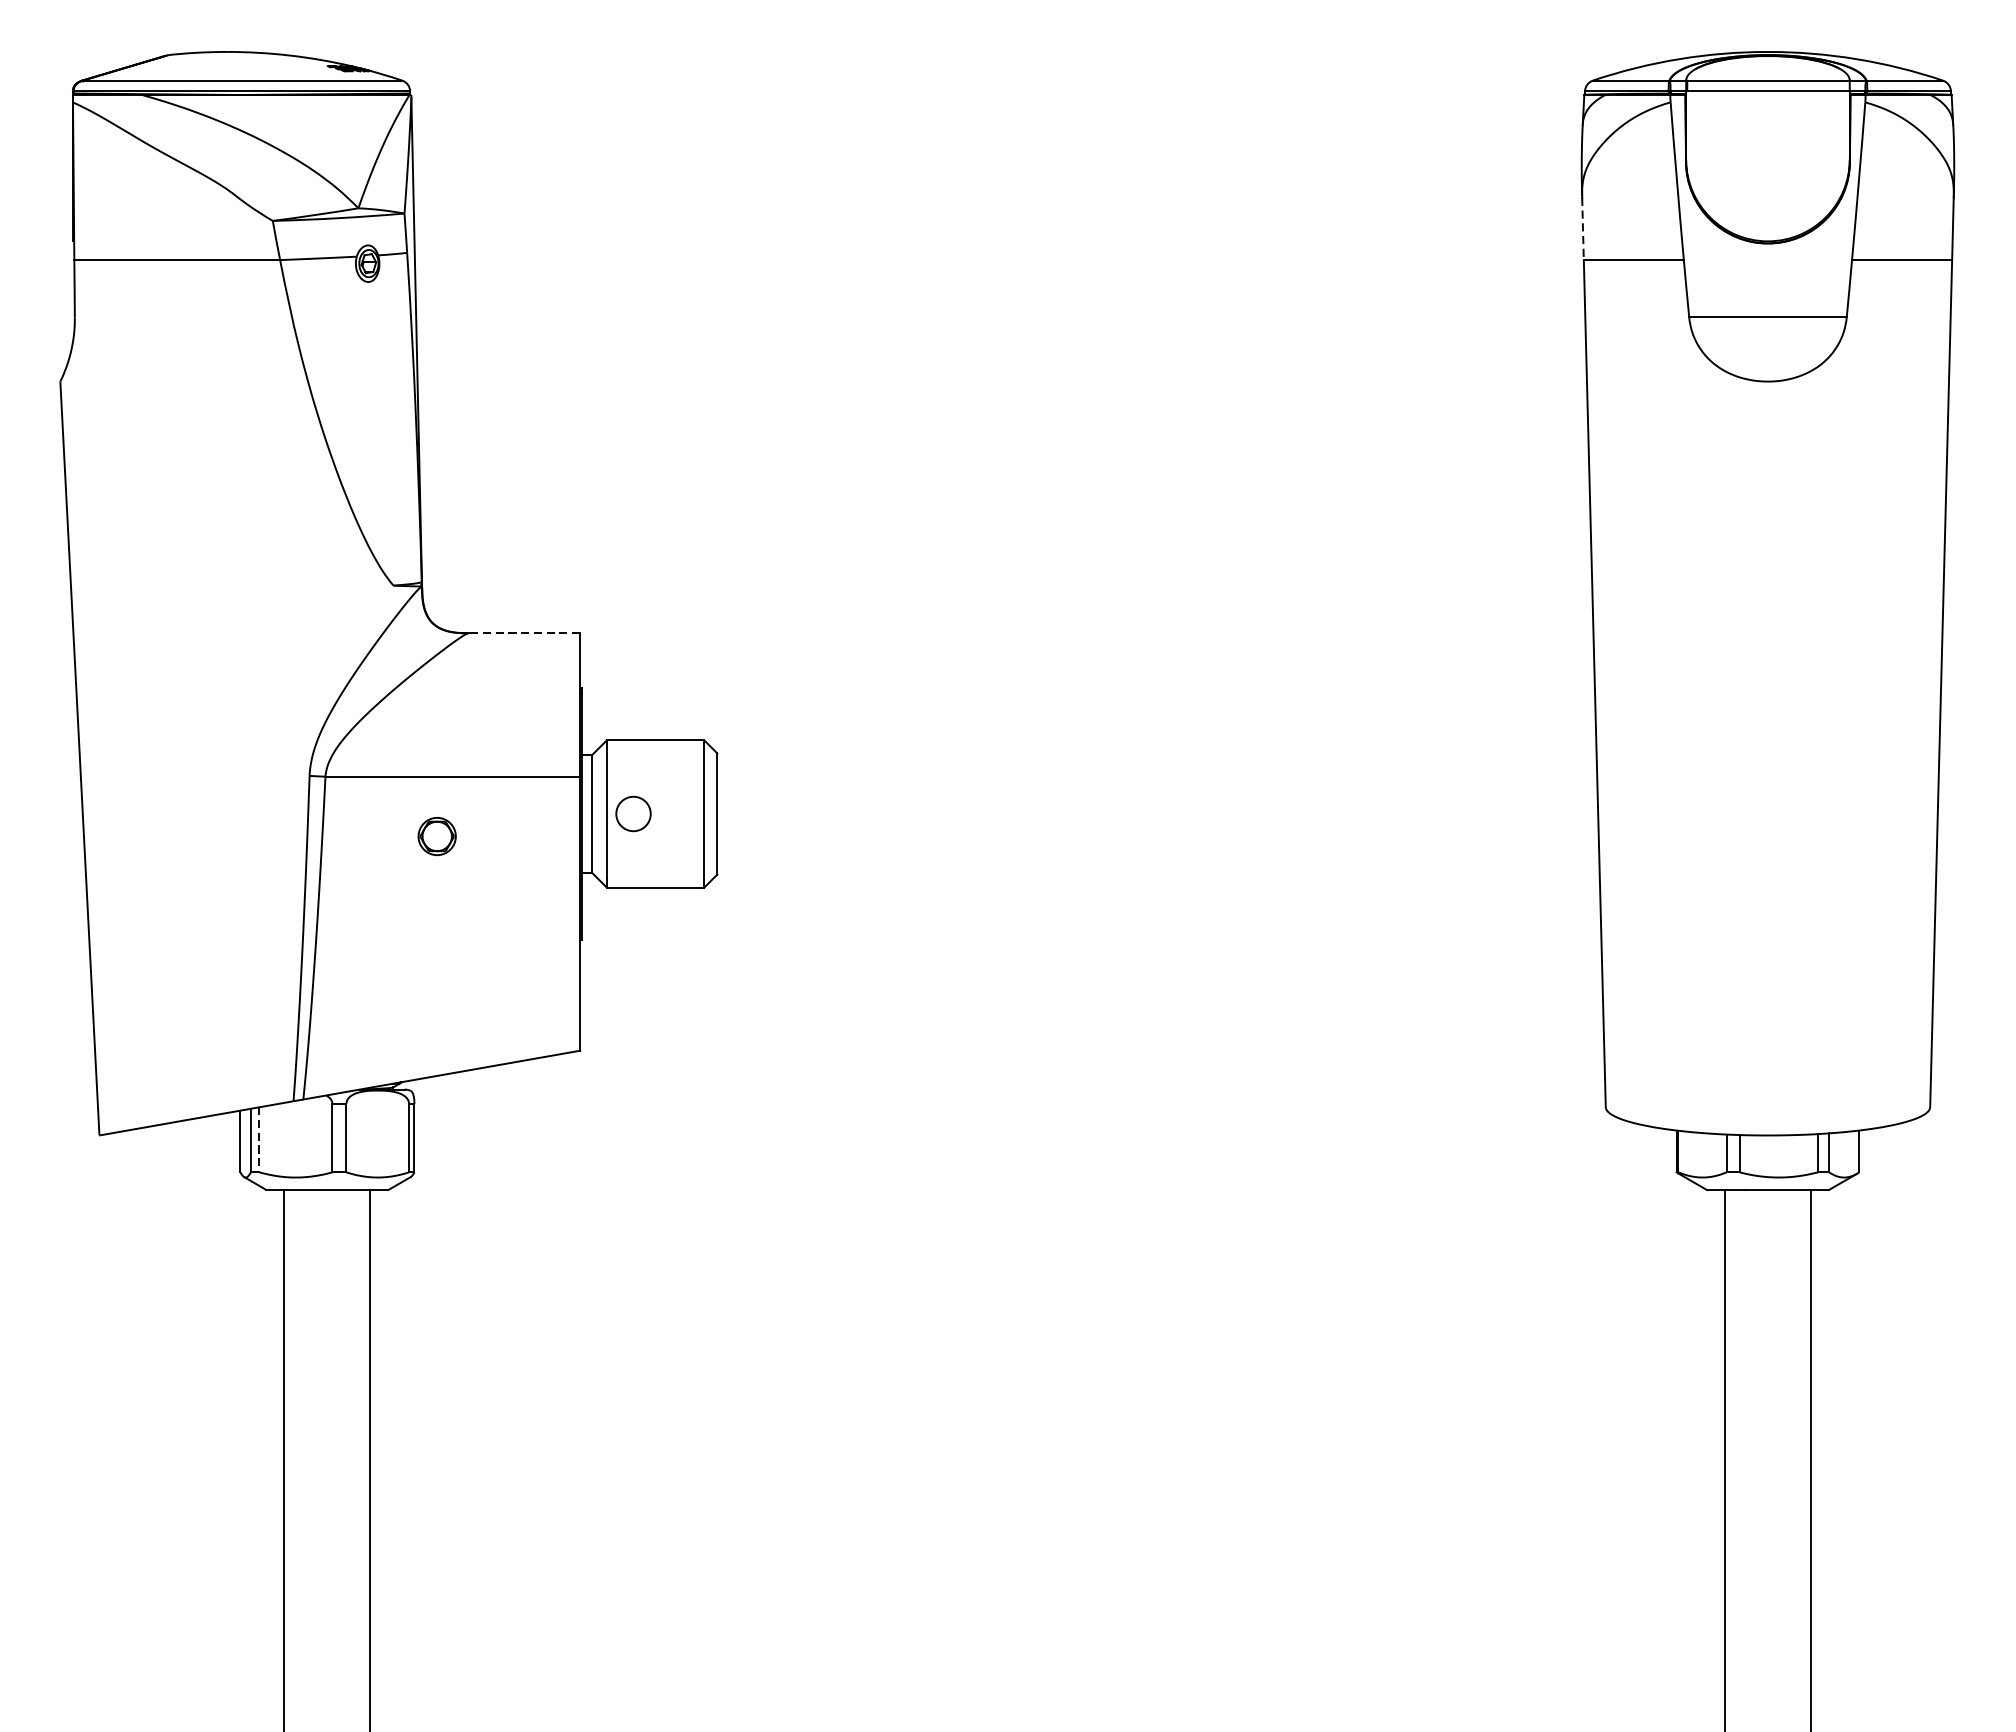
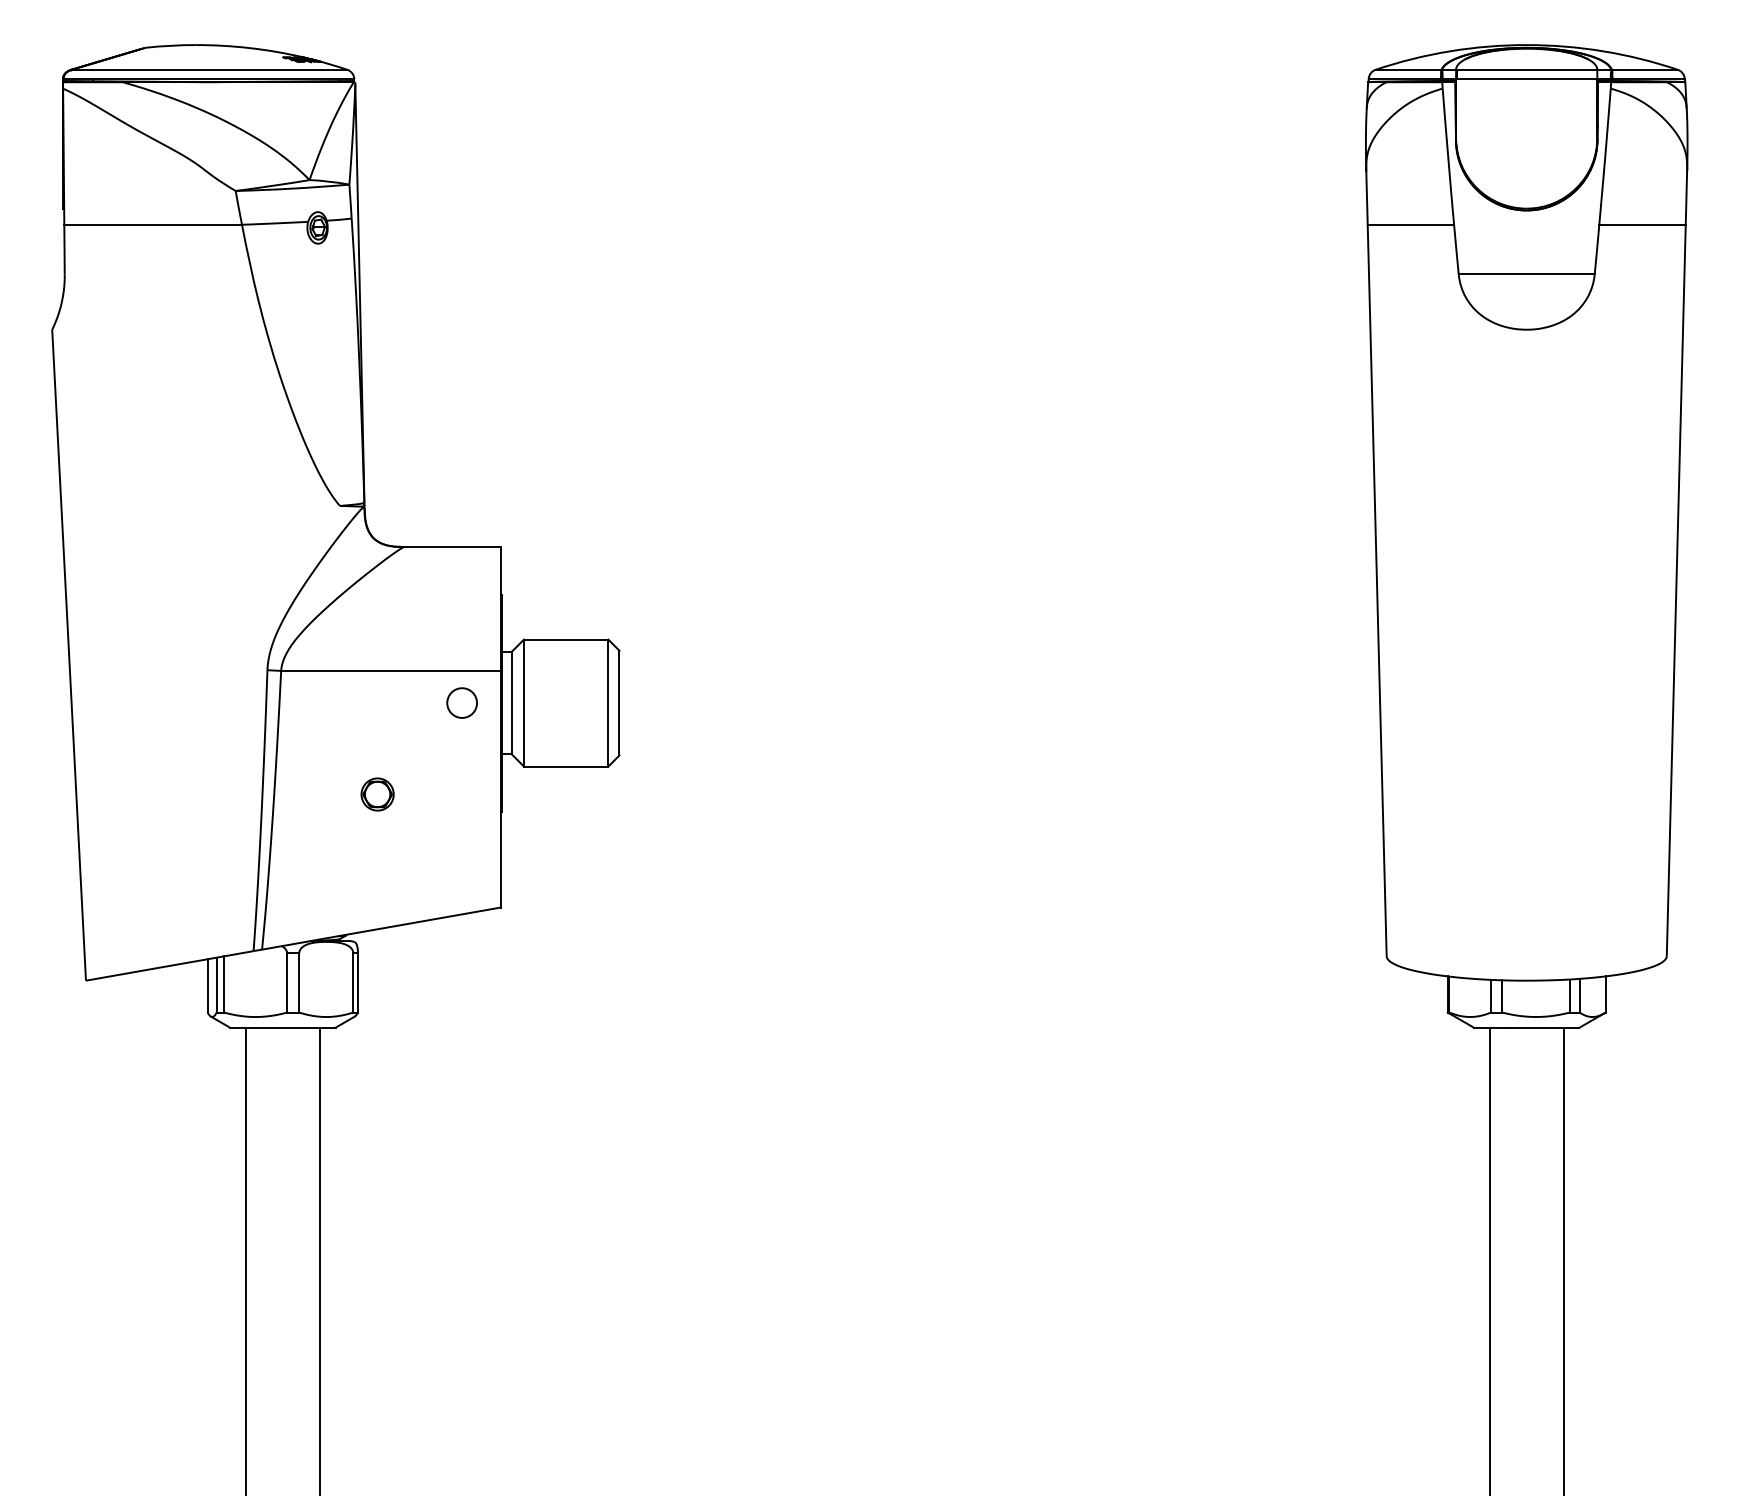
line: (1583, 228) -> (1367, 197), dashed -> solid
line: (523, 632) -> (452, 546), dashed -> solid
circle: (632, 813) -> (461, 702), moved
part: (437, 836) -> (377, 794), moved
line: (259, 1139) -> (224, 984), dashed -> solid

